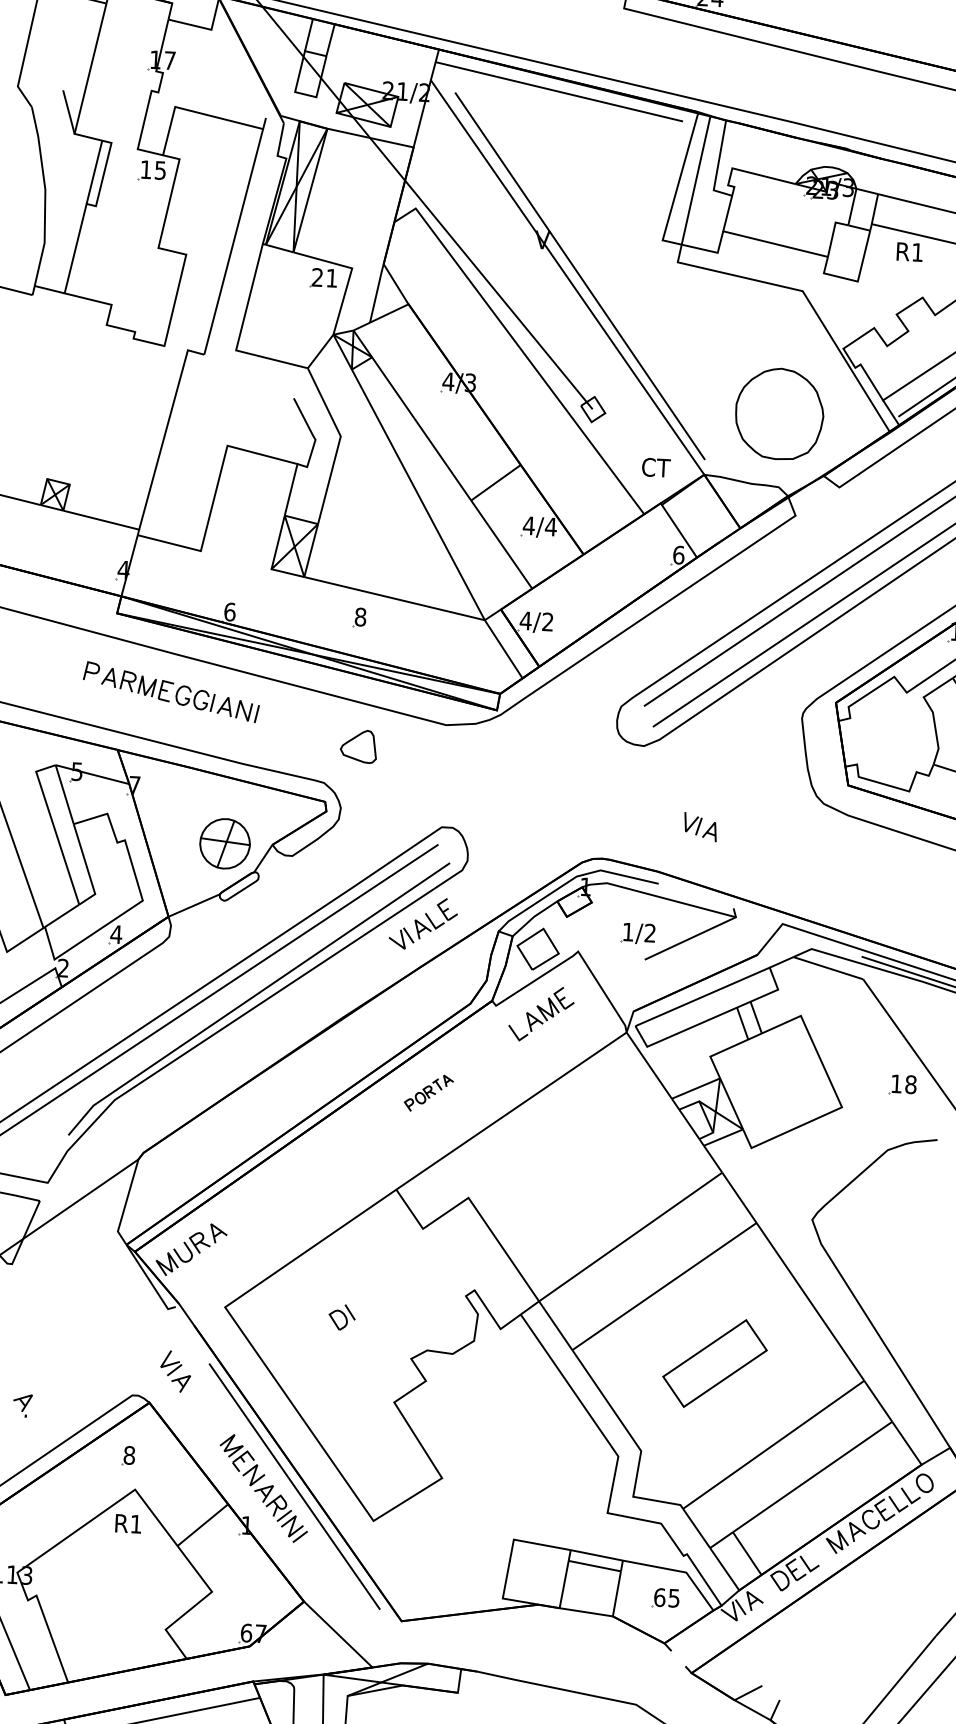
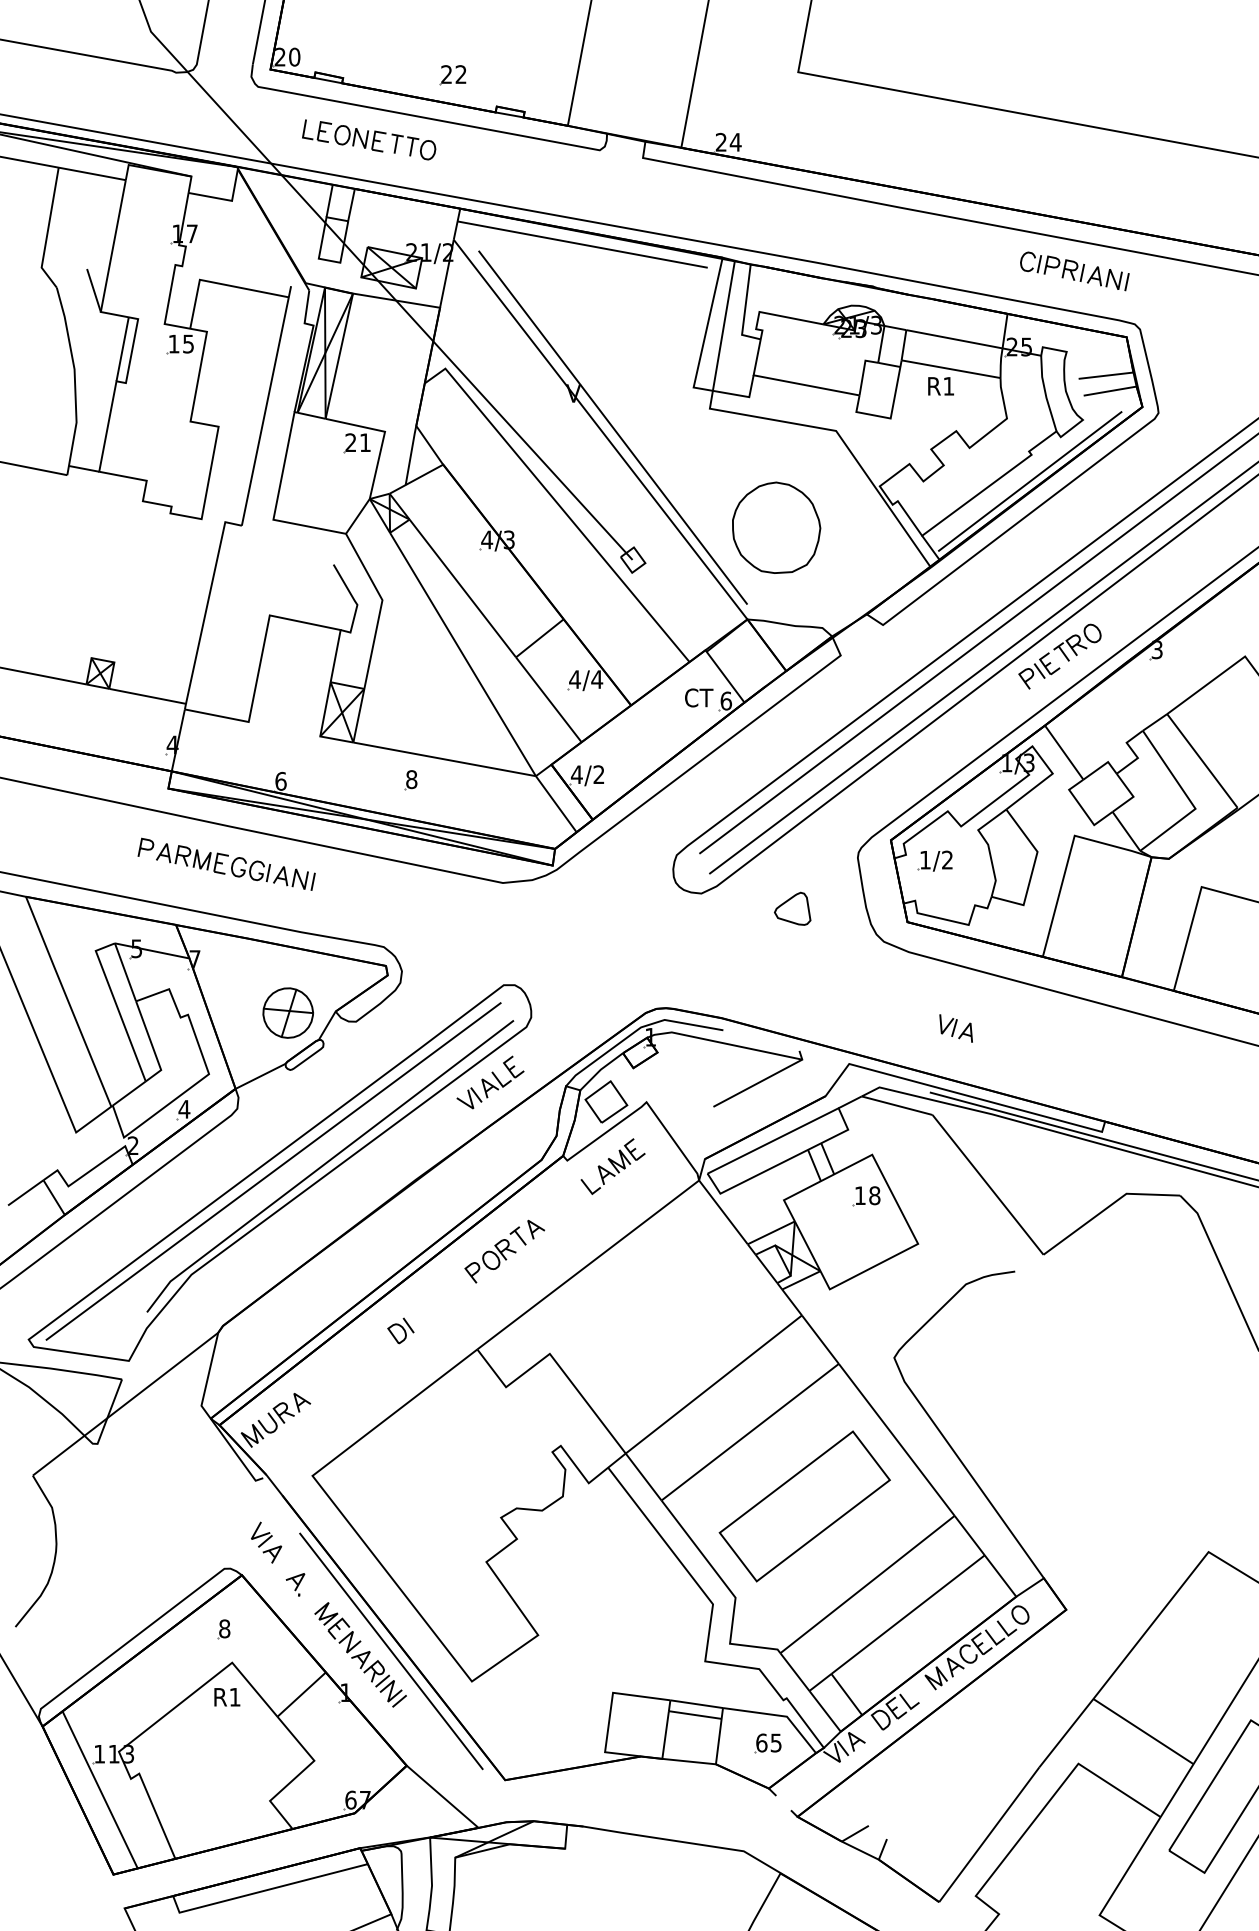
part: (779, 413) -> (776, 527), moved
text: (656, 467) -> (699, 697), moved
part: (358, 746) -> (792, 908), moved
part: (699, 827) -> (955, 1028), moved
part: (637, 932) -> (934, 860), moved
part: (902, 1085) -> (866, 1196), moved
part: (428, 1093) -> (504, 1251), size x1.67
part: (341, 1317) -> (400, 1330), moved
part: (714, 1363) -> (804, 1506), size x1.67
part: (22, 1405) -> (295, 1584), moved

